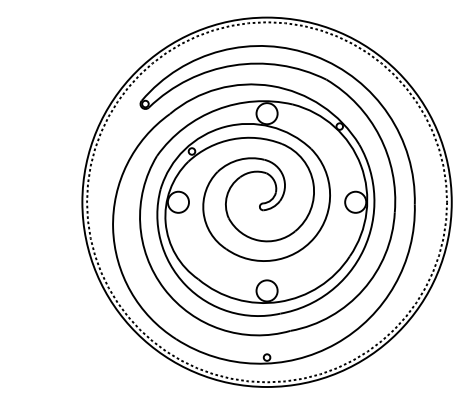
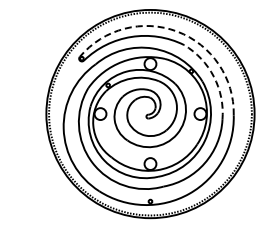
arc: (314, 55) -> (177, 31), solid -> dashed
arc: (378, 135) -> (213, 76), solid -> dashed

